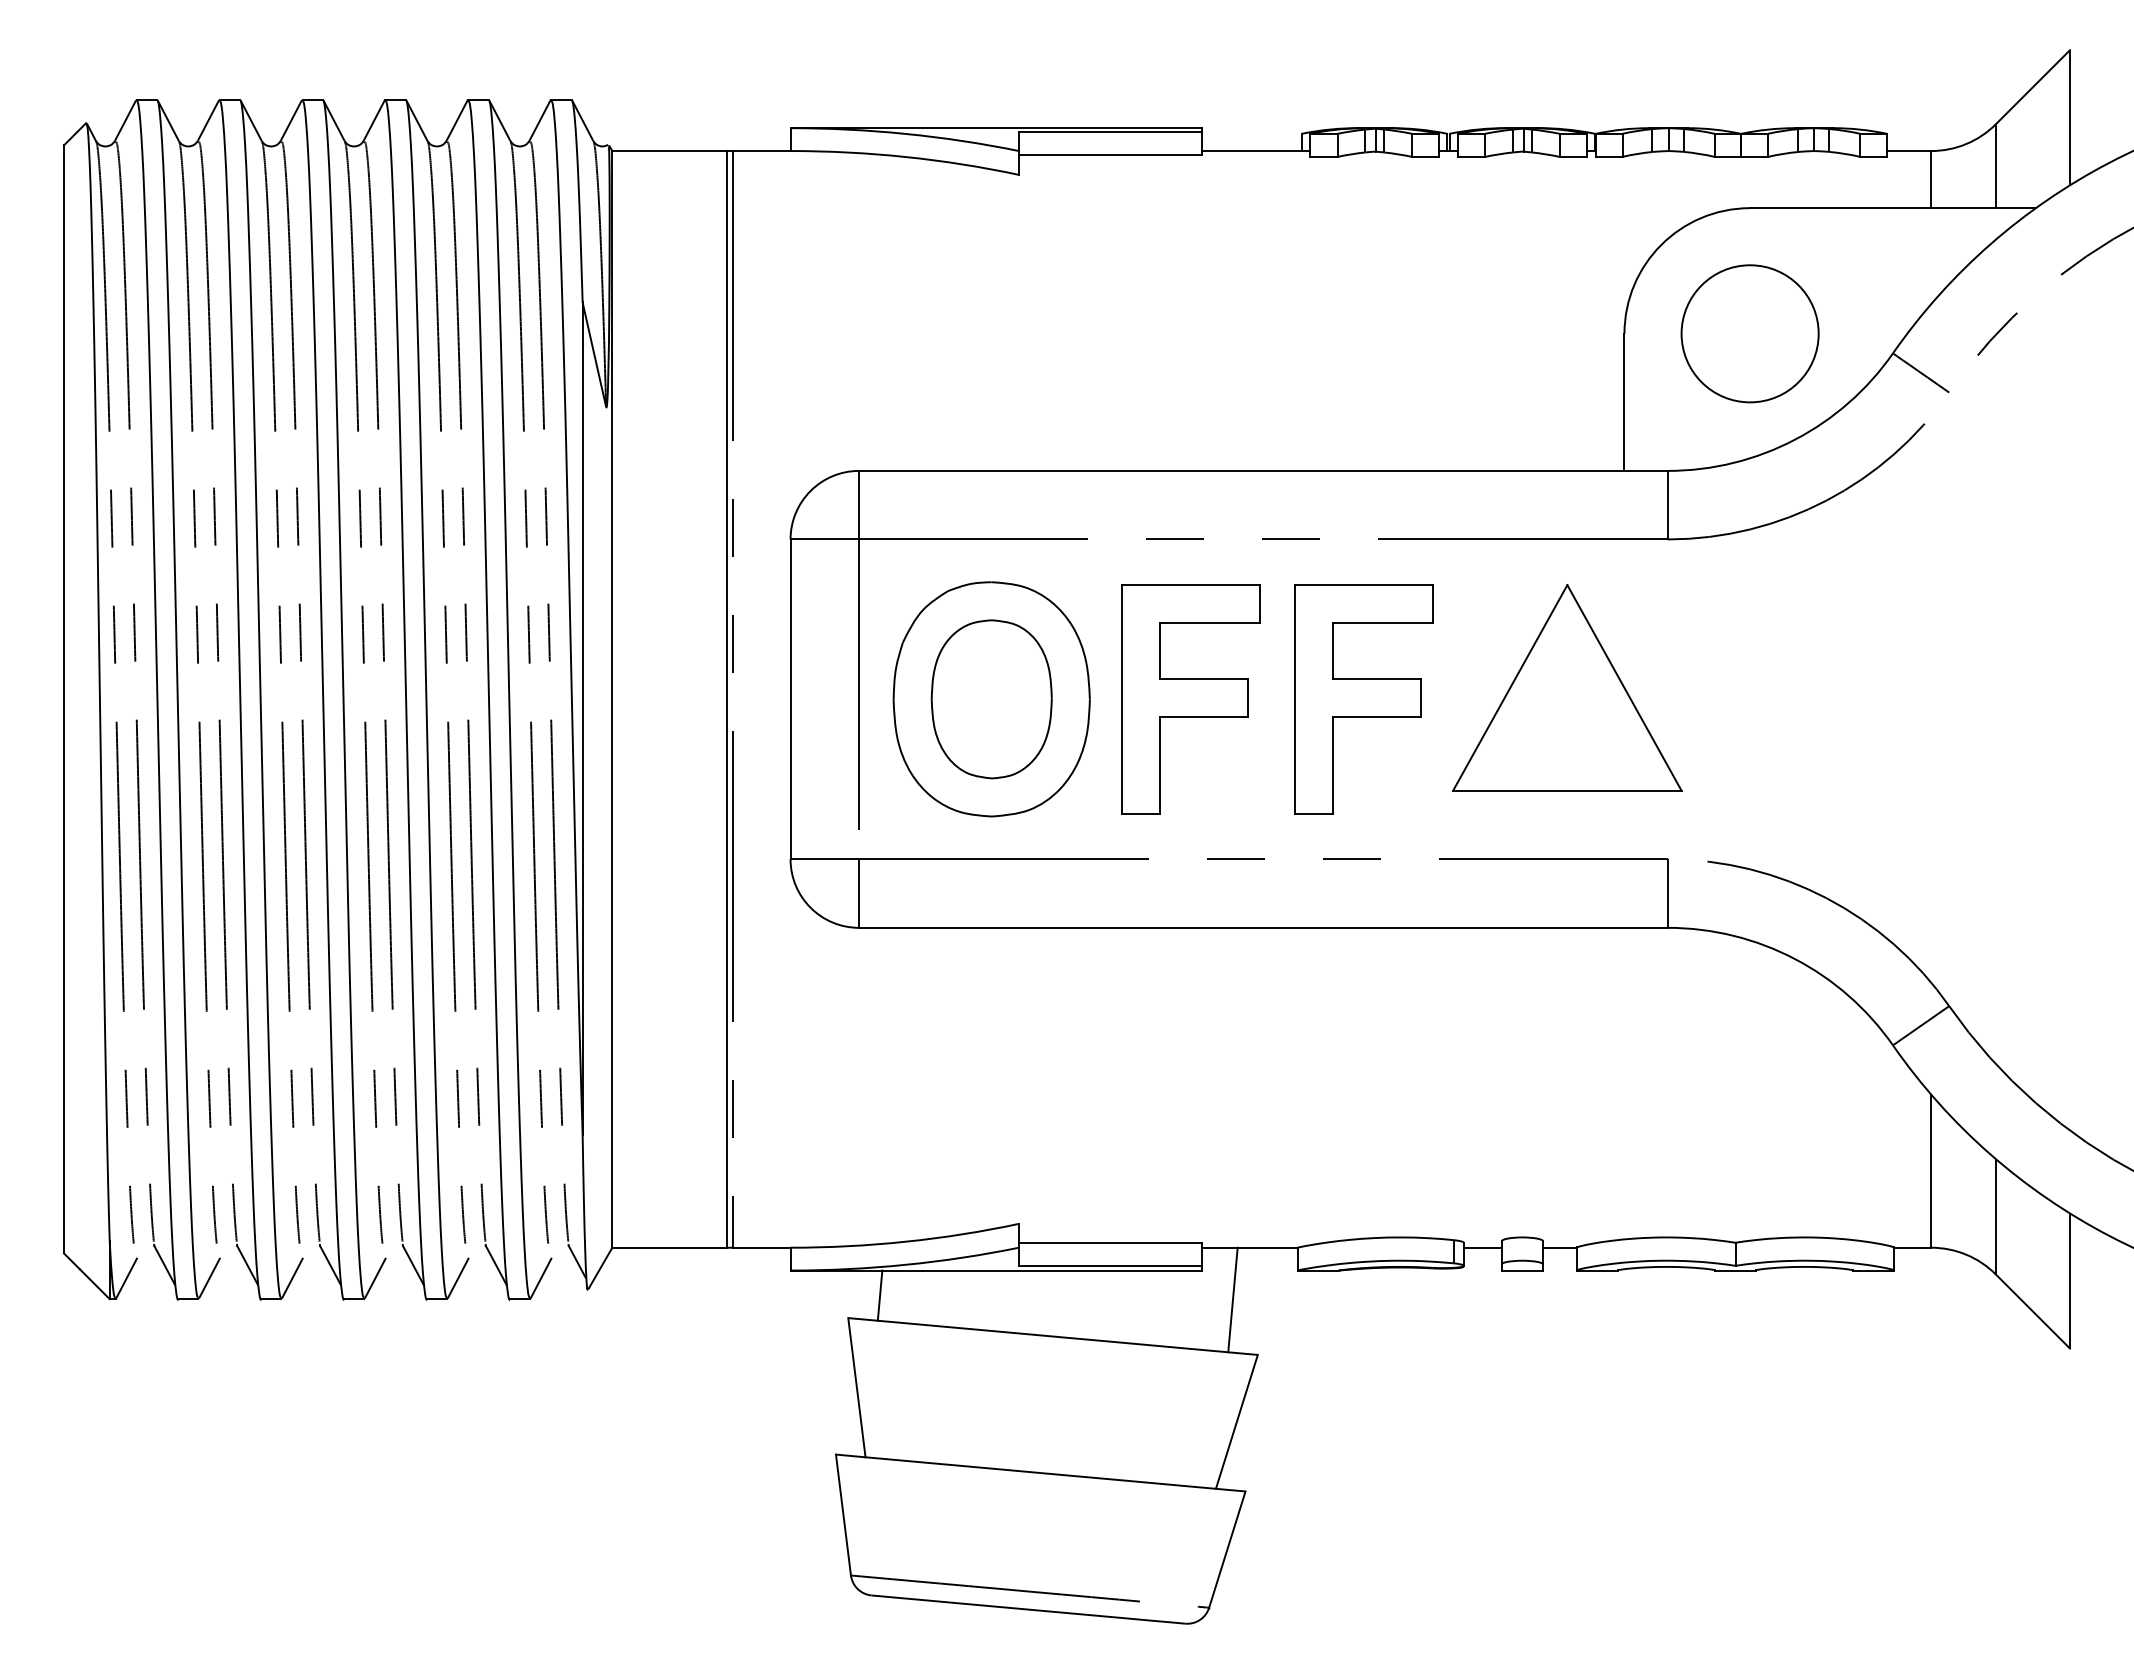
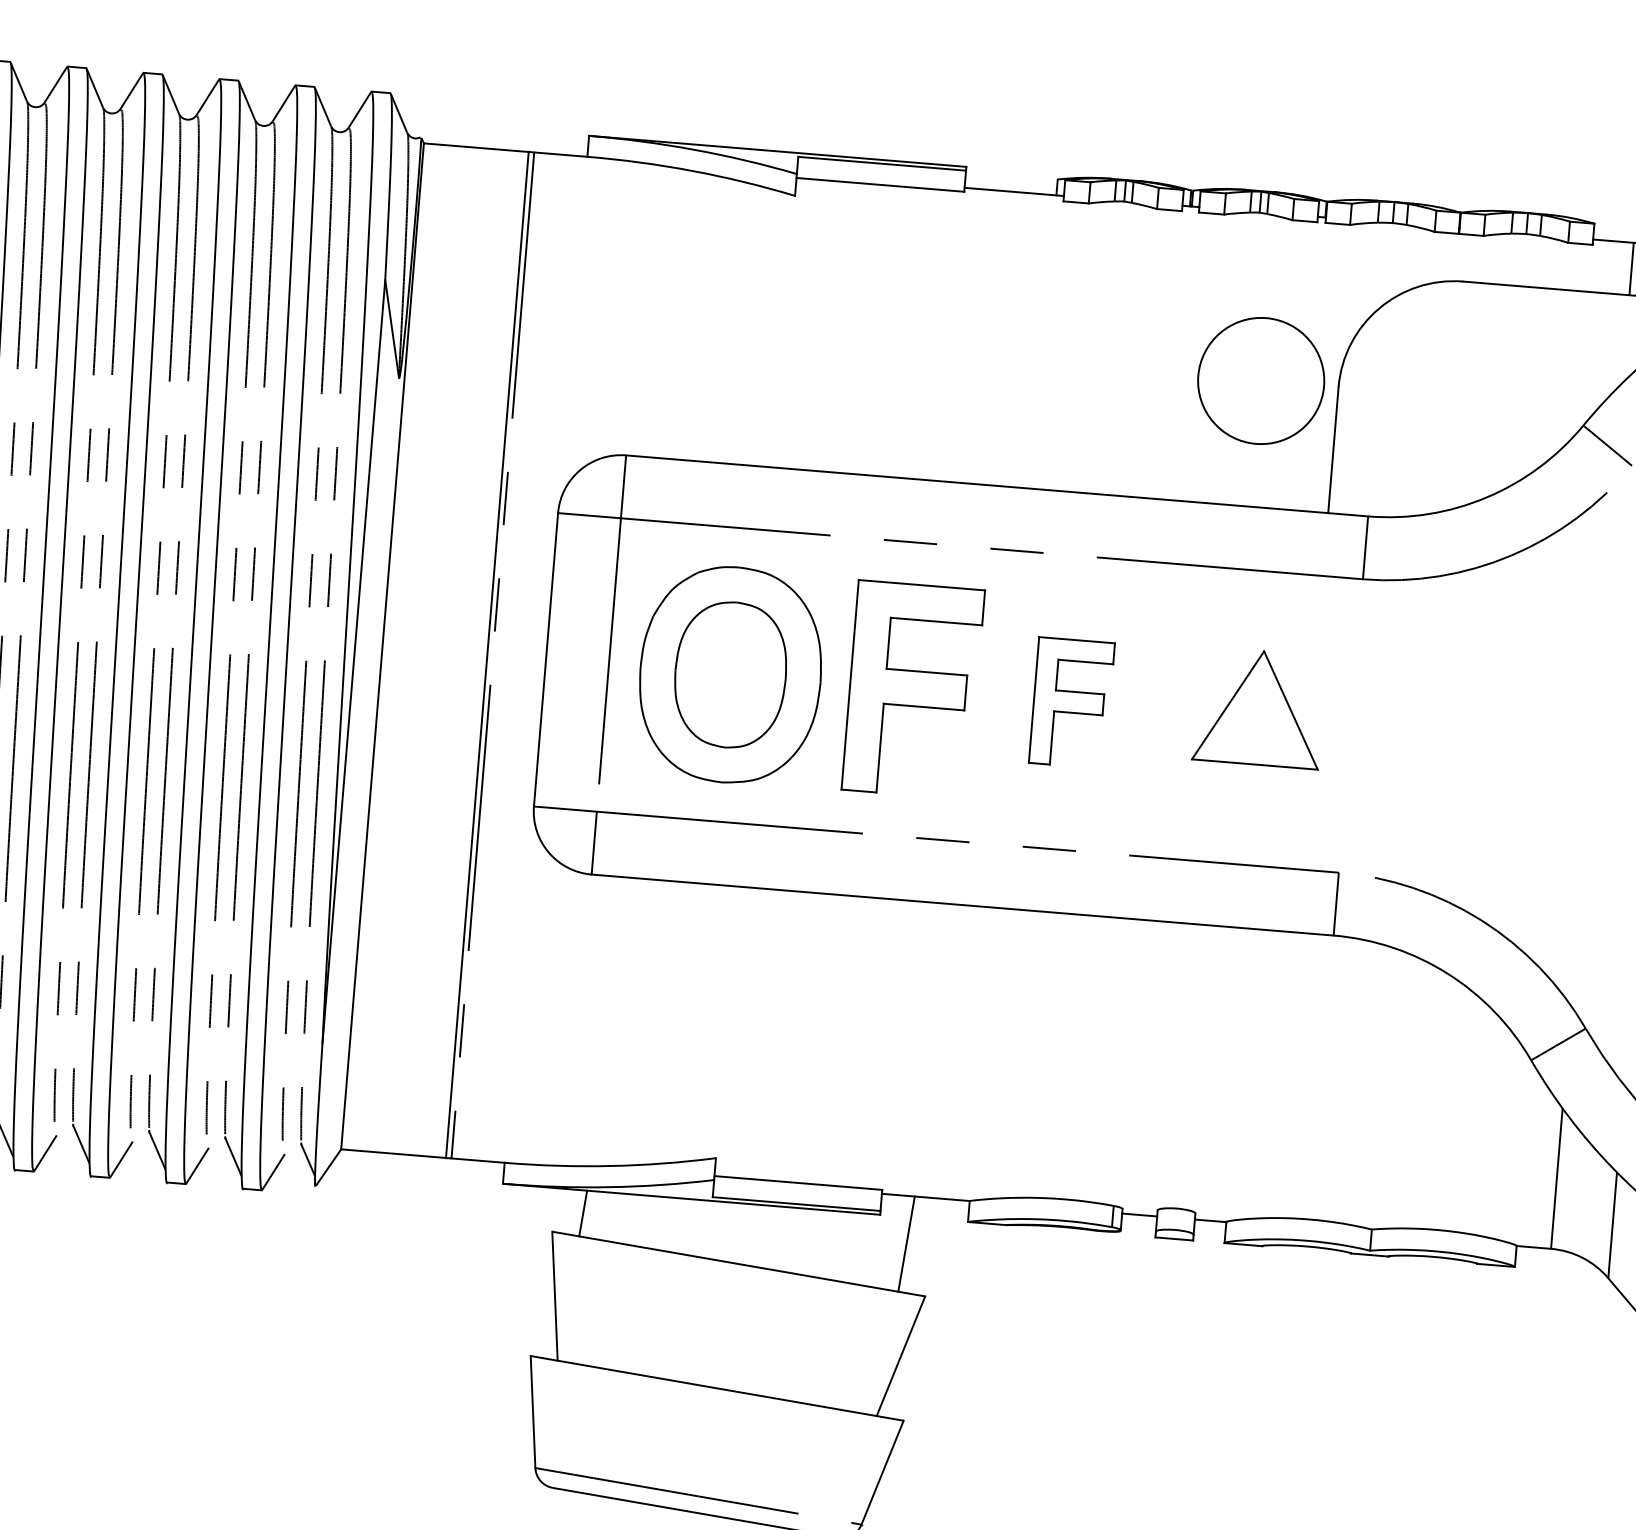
circle: (1749, 333) -> (1260, 380), moved
part: (1567, 687) -> (1259, 707), size x0.6
part: (1363, 699) -> (1071, 703), size x0.6

